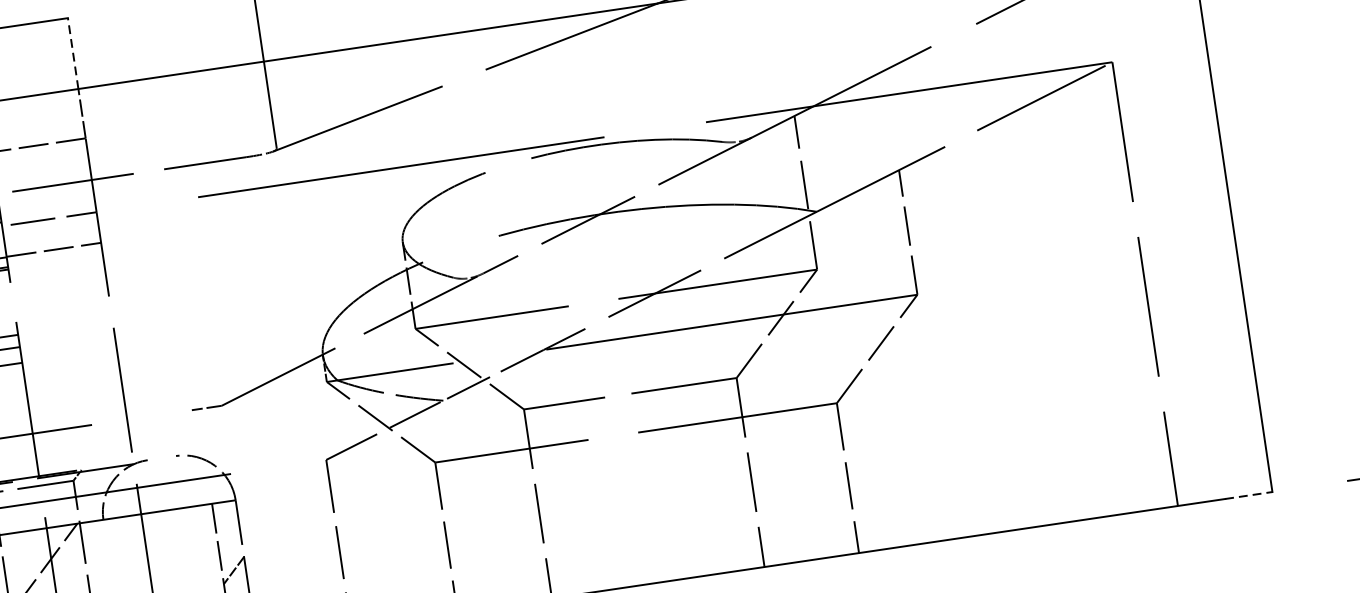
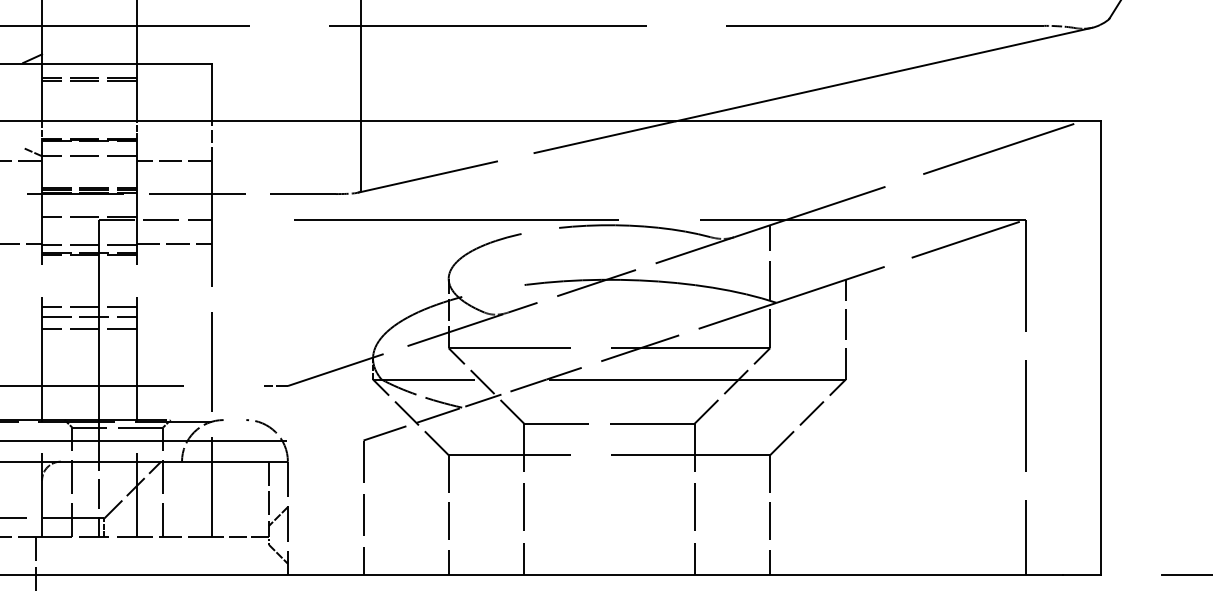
line: (73, 53) -> (212, 92), dashed -> solid
line: (1249, 495) -> (1082, 575), dashed -> solid

